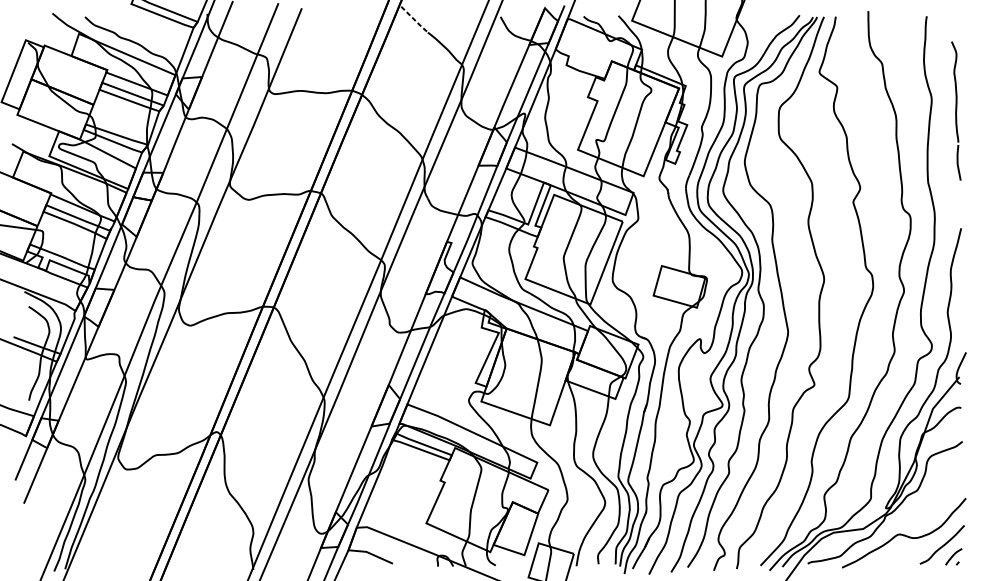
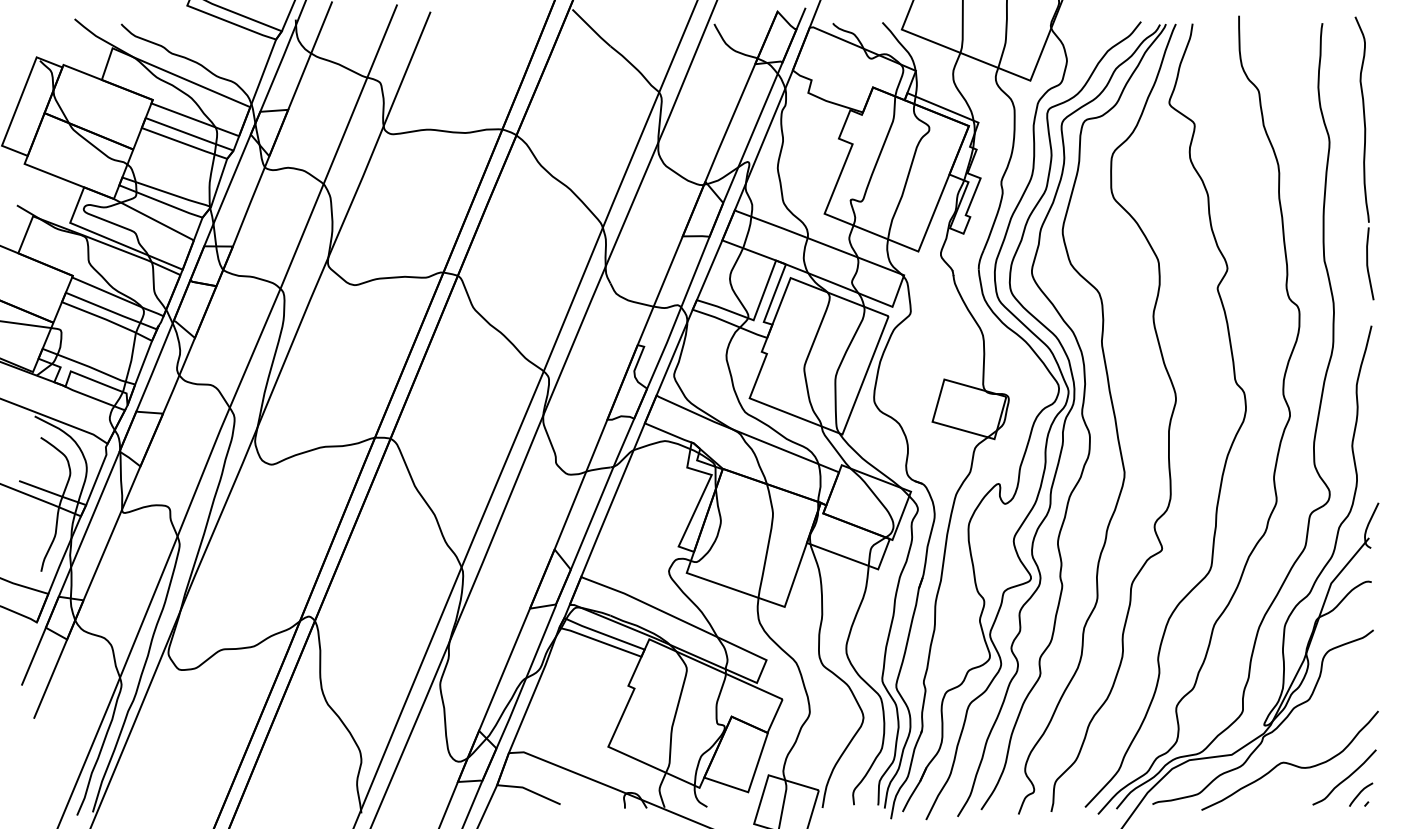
line: (415, 20) -> (592, 29), dashed -> solid
part: (956, 111) -> (1364, 158), size x1.43

